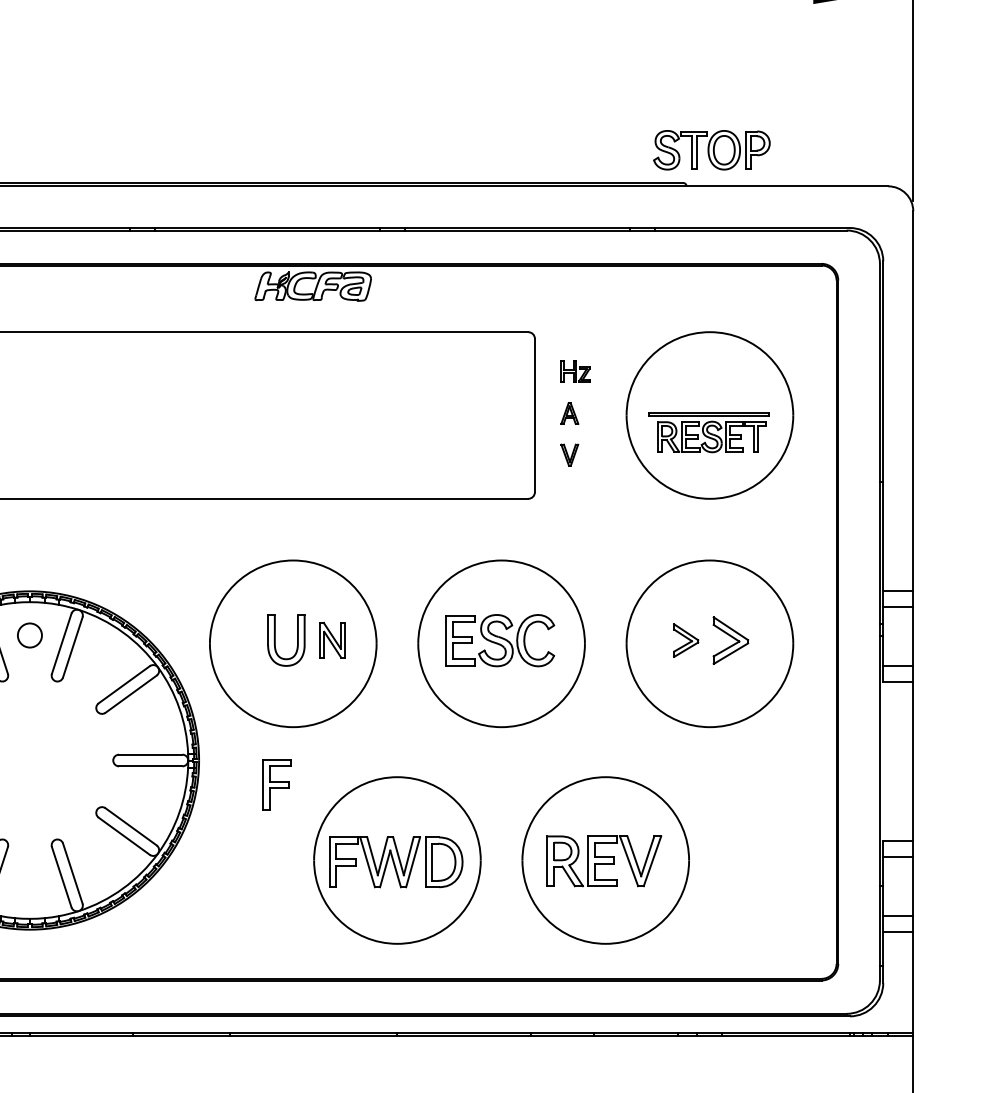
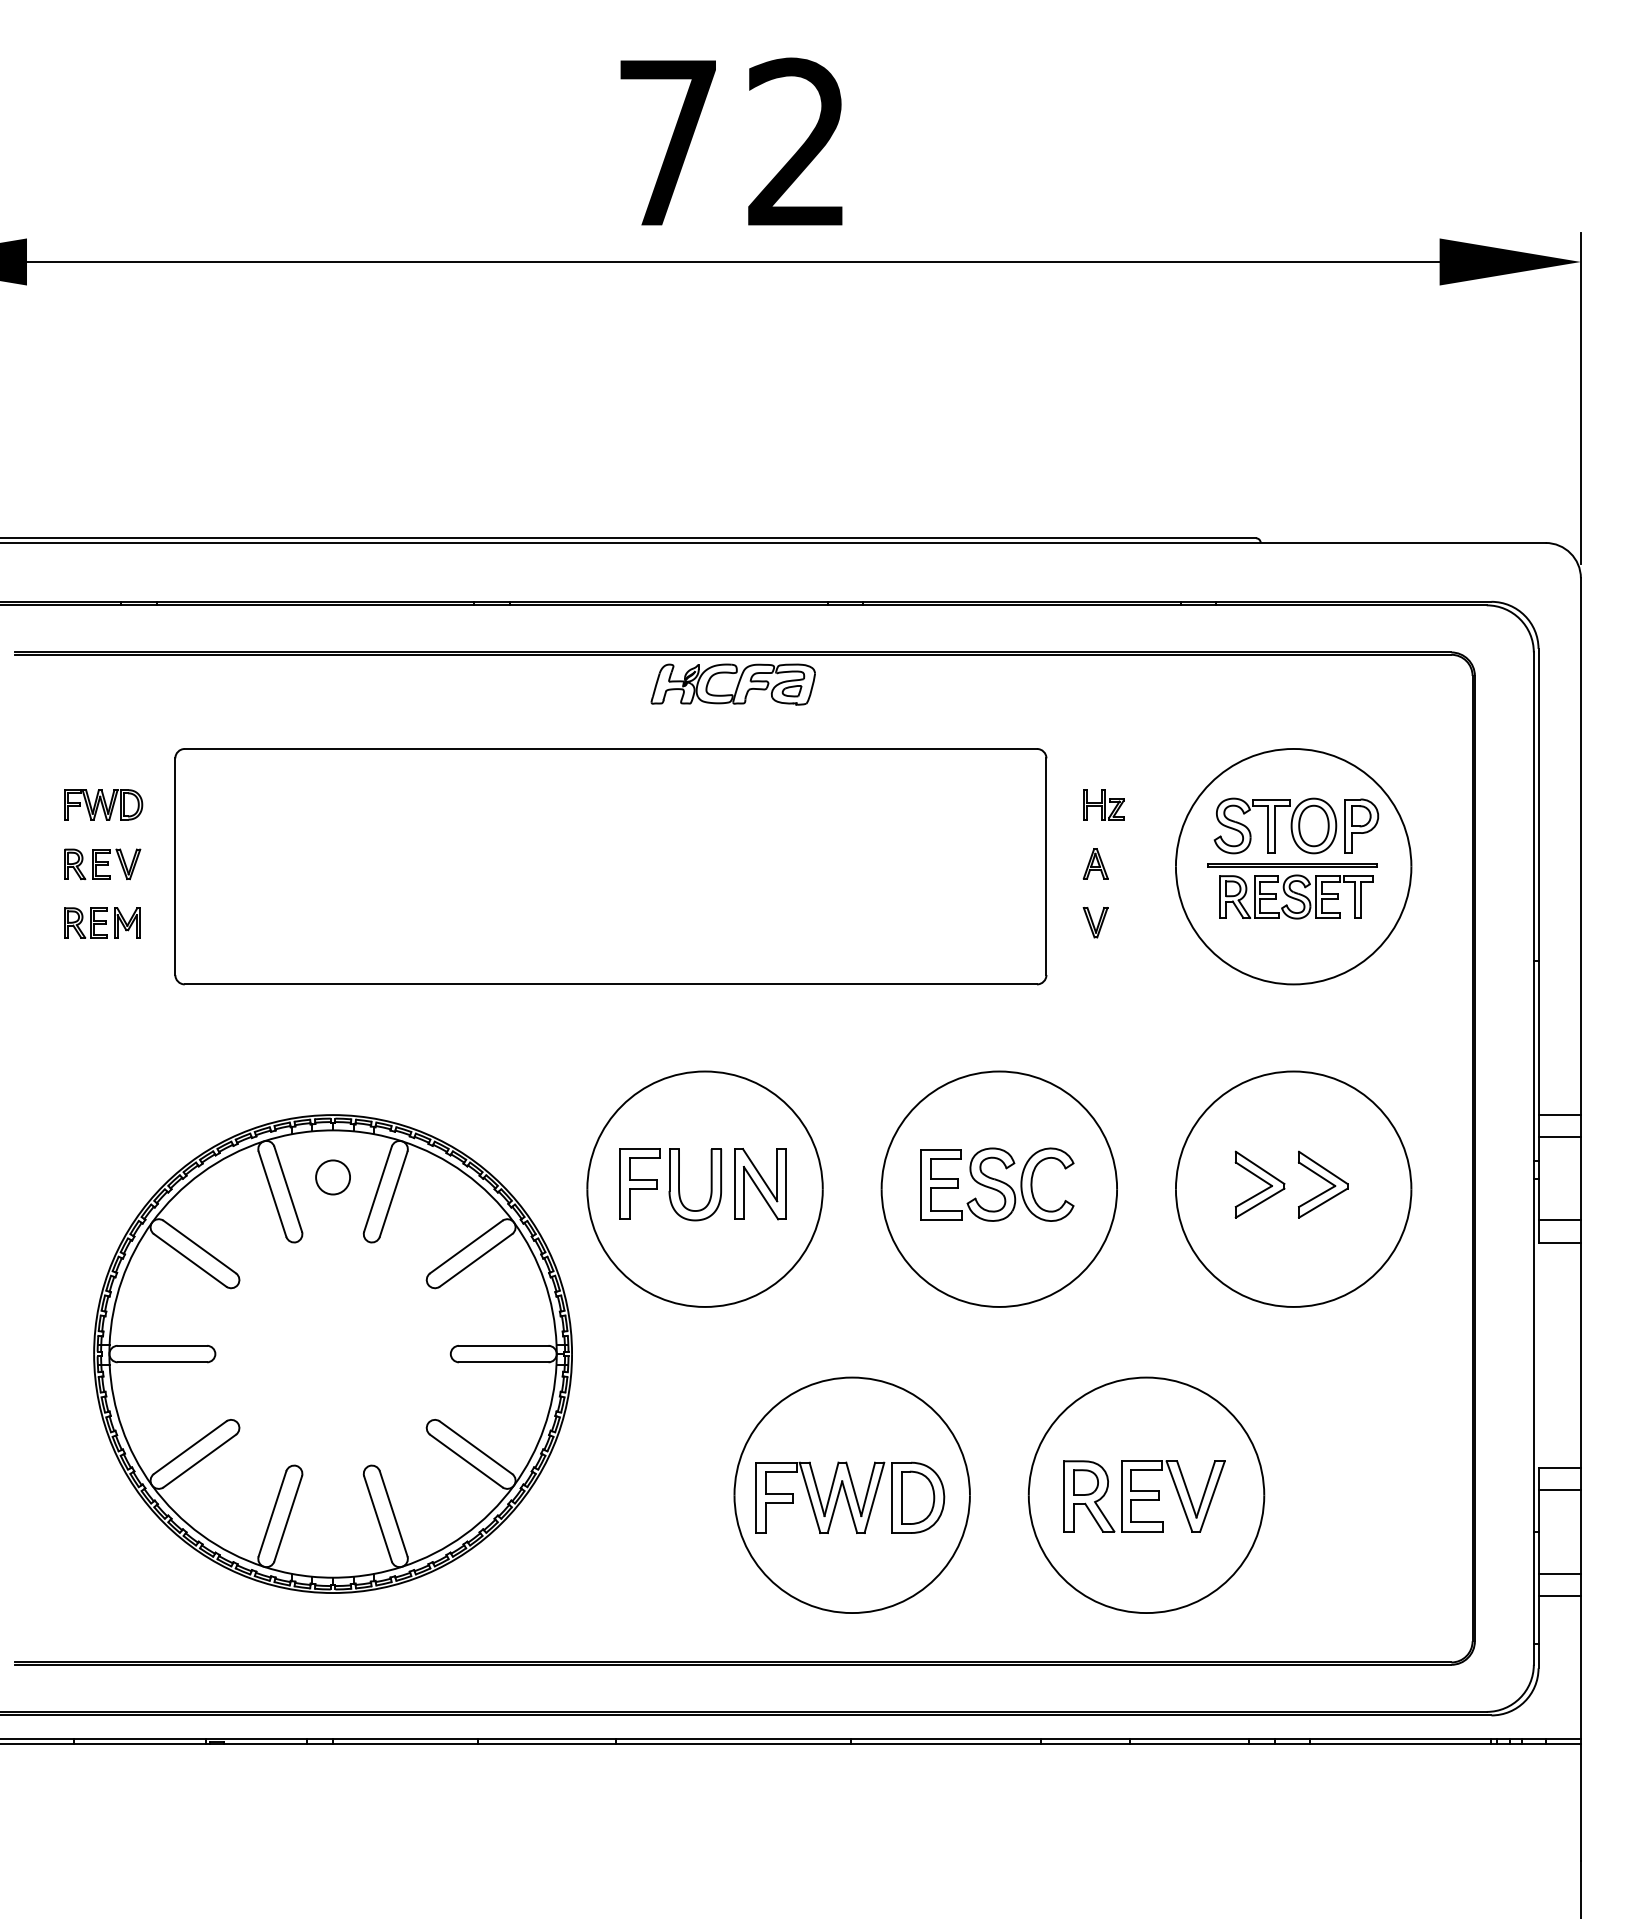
part: (711, 149) -> (1296, 825), moved
part: (332, 640) -> (760, 1184), size x1.43
part: (685, 640) -> (1259, 1184), size x1.43
part: (276, 784) -> (639, 1183), moved

